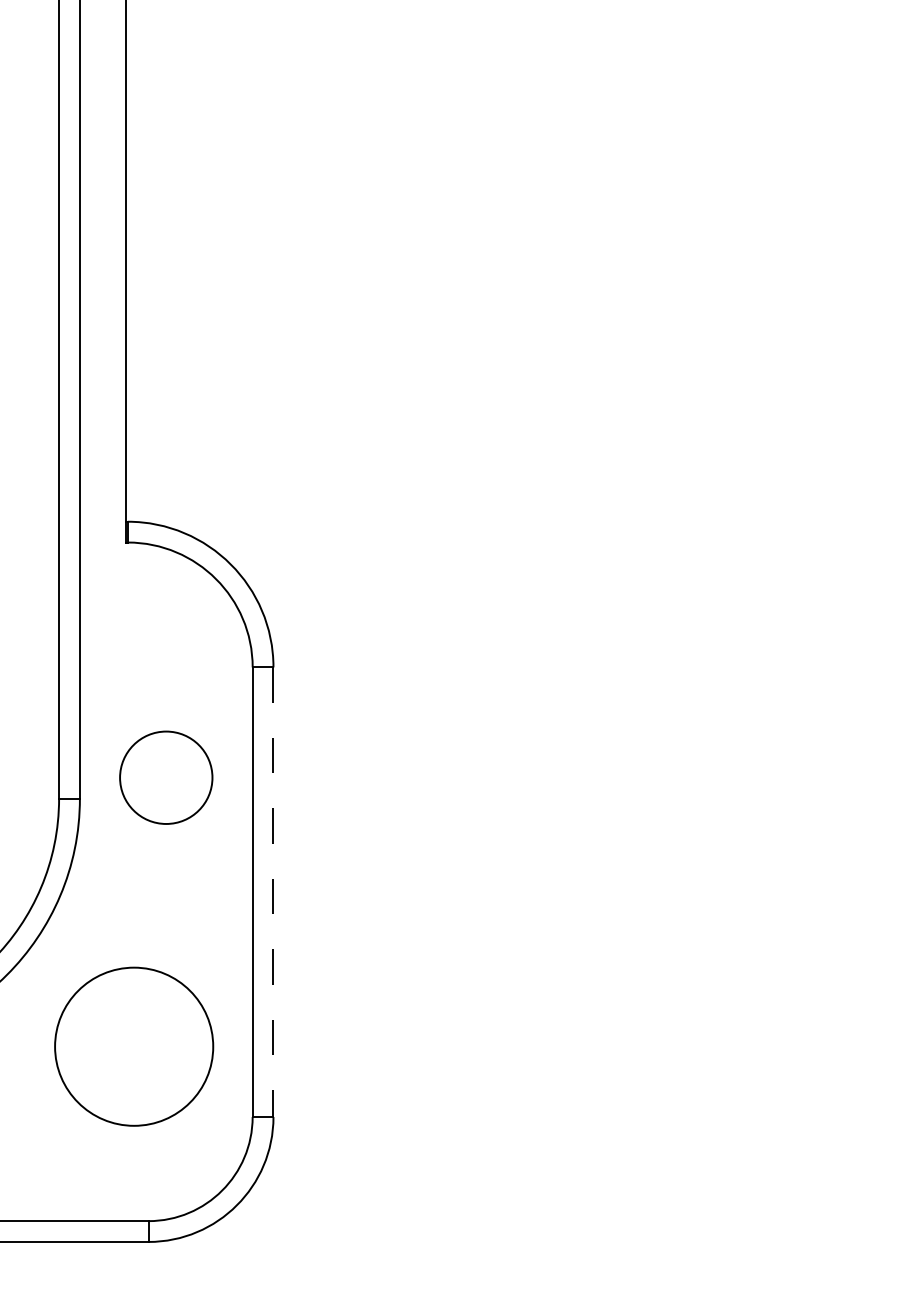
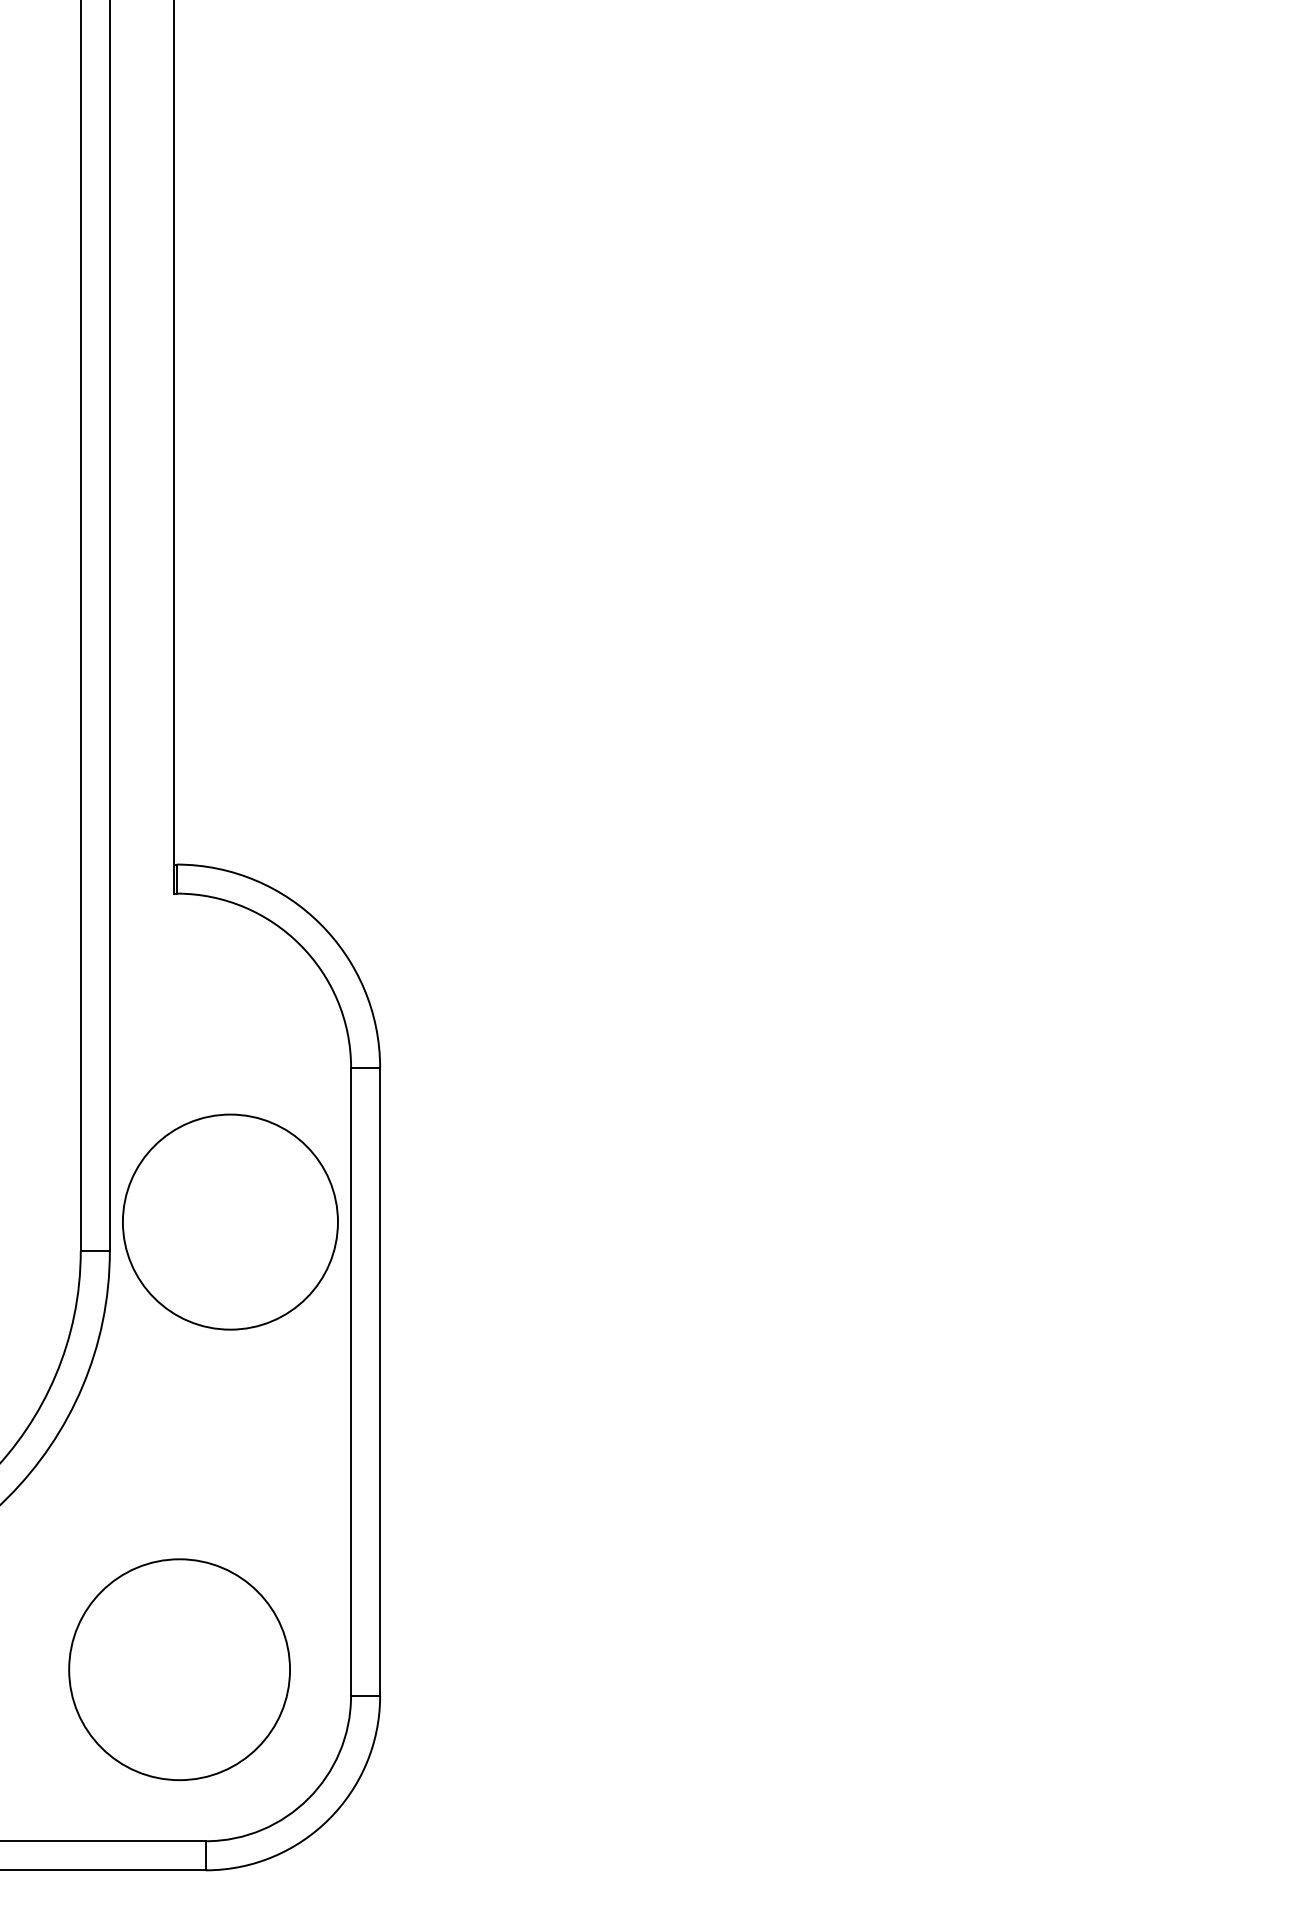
circle: (165, 777) -> (229, 1221), size x1.67
line: (273, 891) -> (380, 1381), dashed -> solid
circle: (134, 1046) -> (179, 1669), moved

